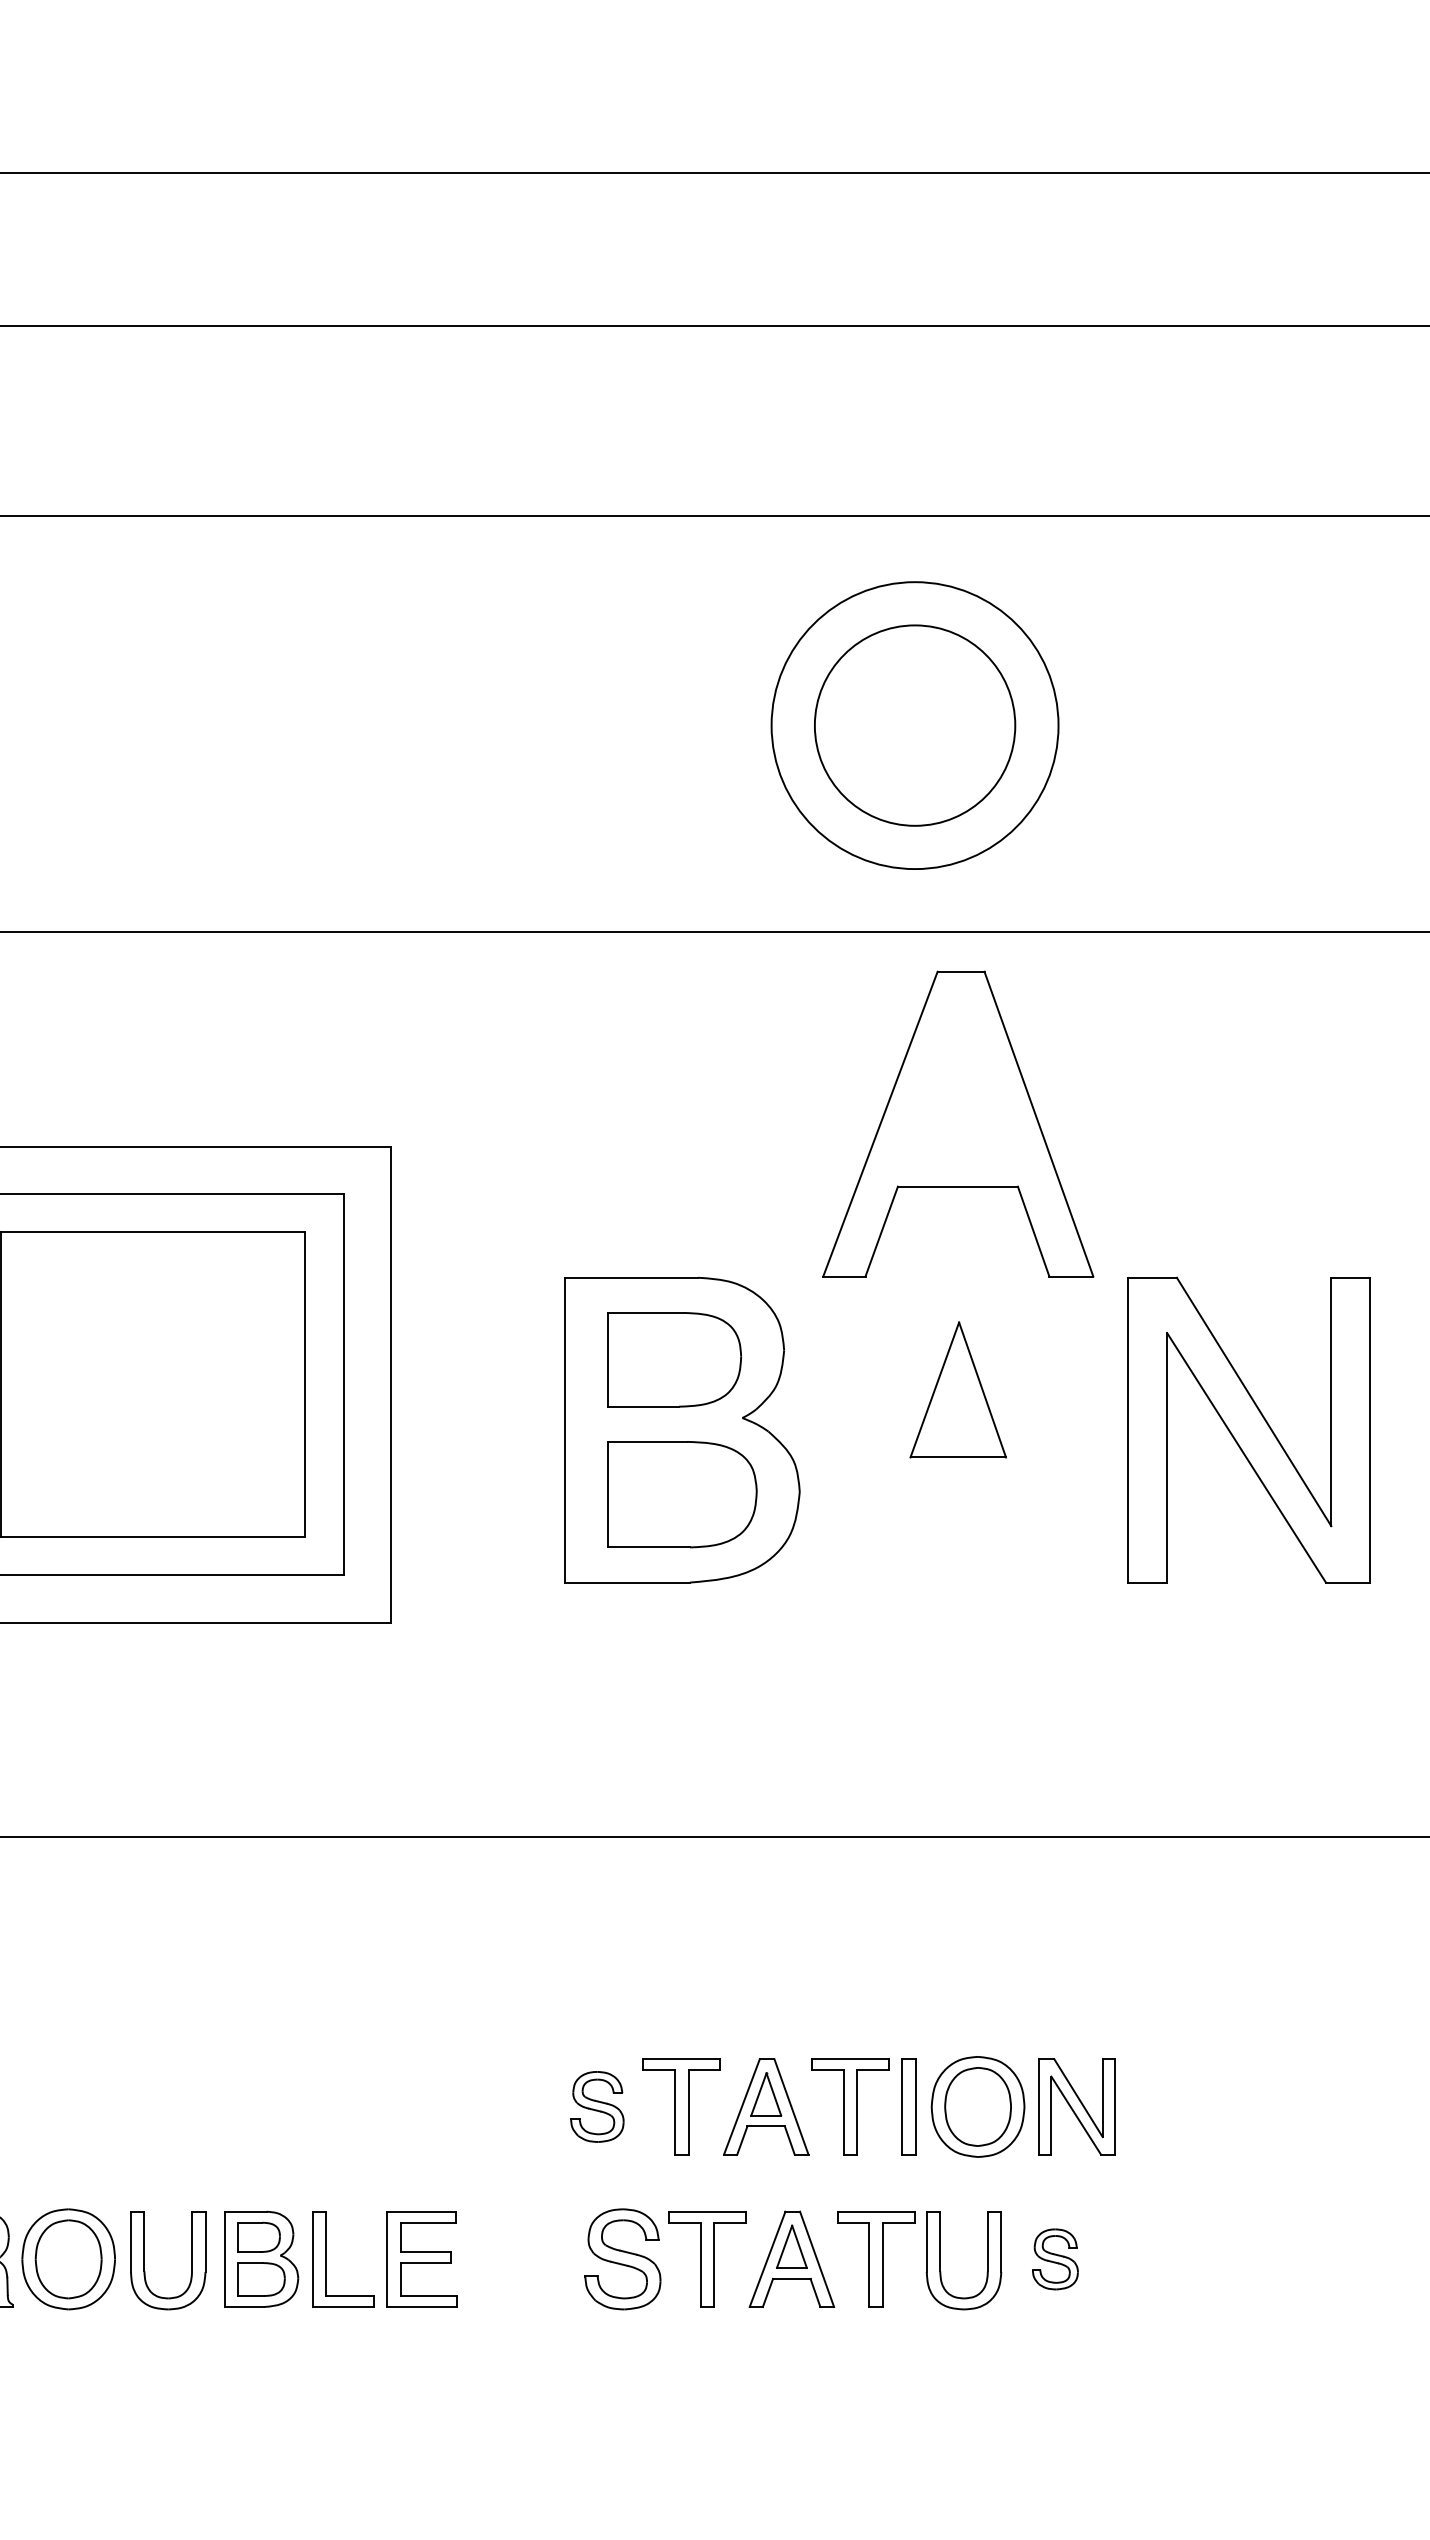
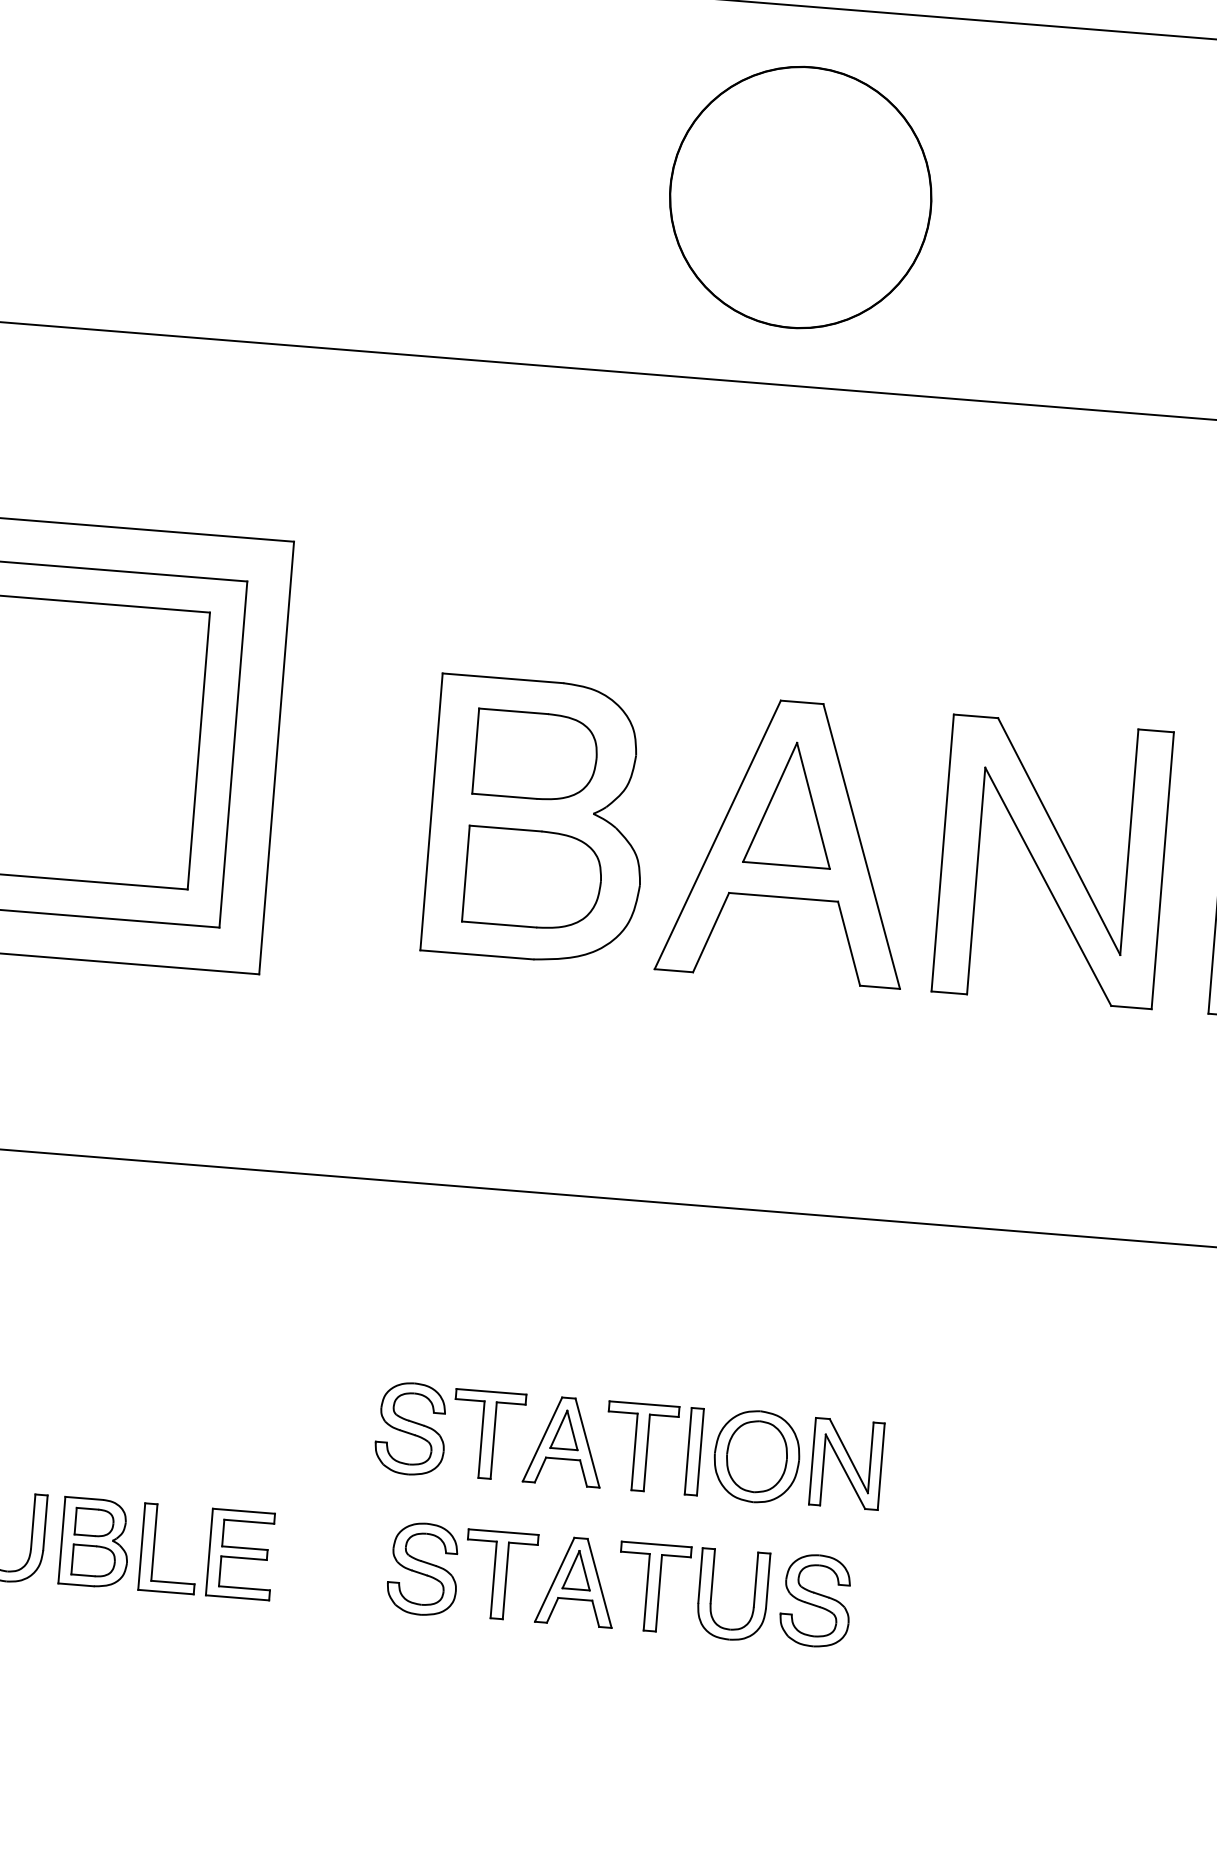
circle: (914, 725) -> (800, 197), size x1.43
part: (958, 1123) -> (788, 840), moved
part: (597, 2106) -> (411, 1428), size x1.43
part: (1055, 2259) -> (816, 1600), size x1.67

